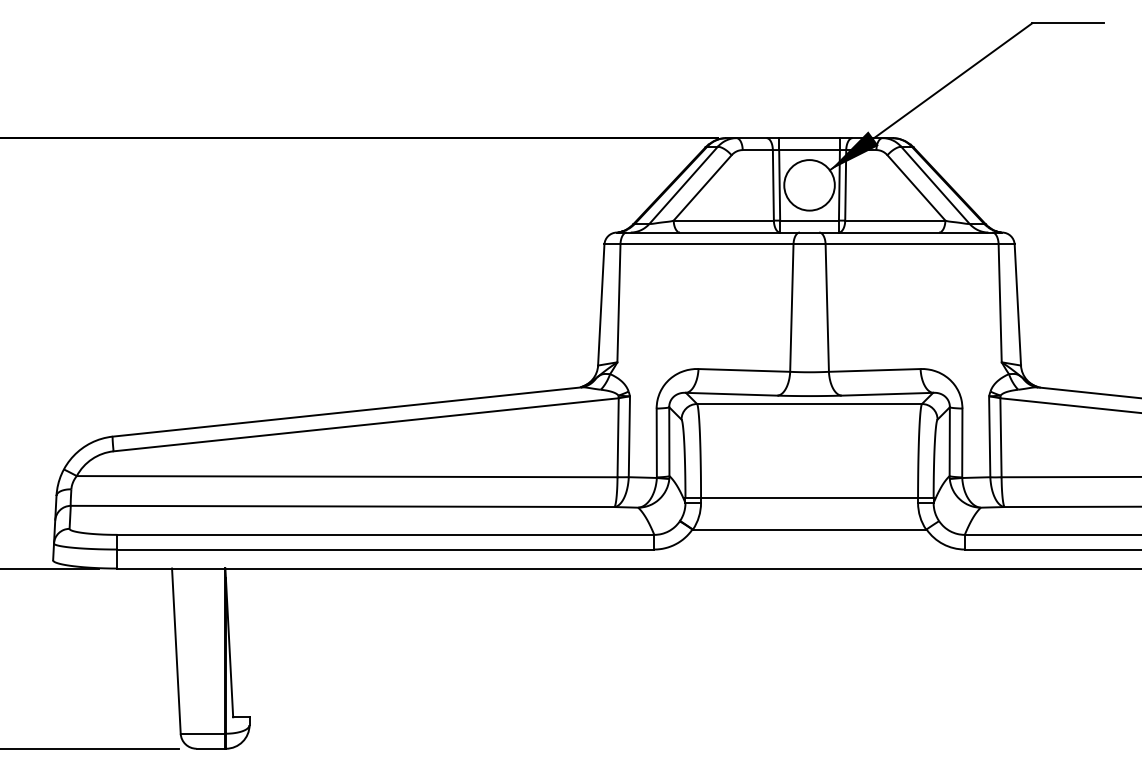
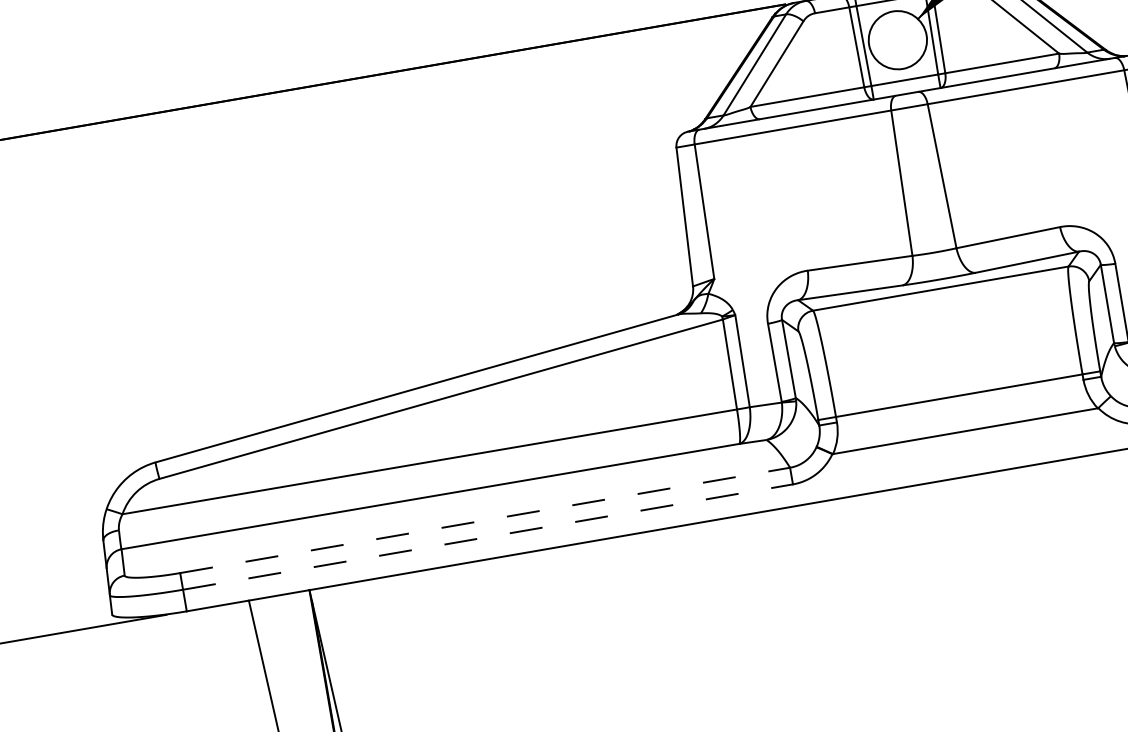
line: (386, 534) -> (485, 519), solid -> dashed
line: (386, 549) -> (488, 536), solid -> dashed

